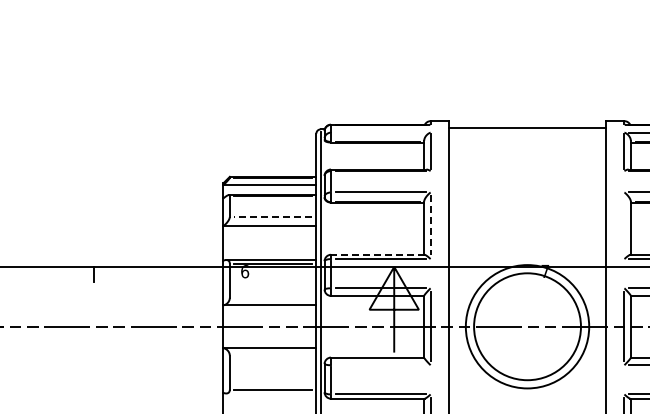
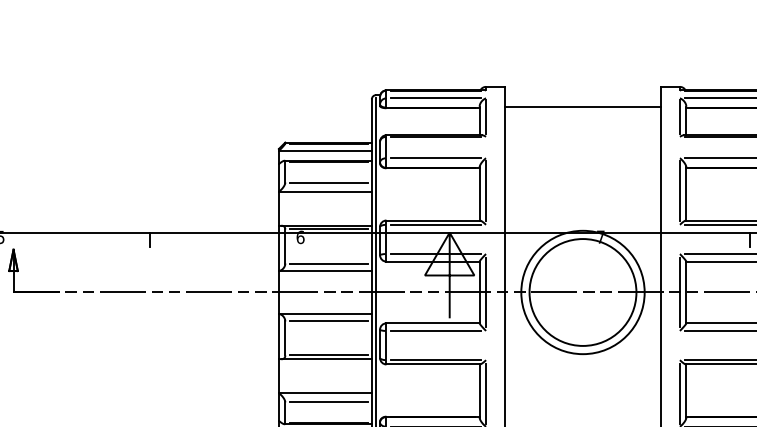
line: (527, 127) -> (582, 107), moved
line: (381, 132) -> (436, 98), added
line: (273, 216) -> (328, 182), dashed -> solid
line: (431, 225) -> (486, 191), dashed -> solid
line: (624, 225) -> (679, 191), added
line: (378, 254) -> (433, 220), dashed -> solid
line: (273, 297) -> (328, 263), added
line: (273, 355) -> (328, 321), added
line: (381, 364) -> (436, 330), added
line: (271, 393) -> (326, 359), added

